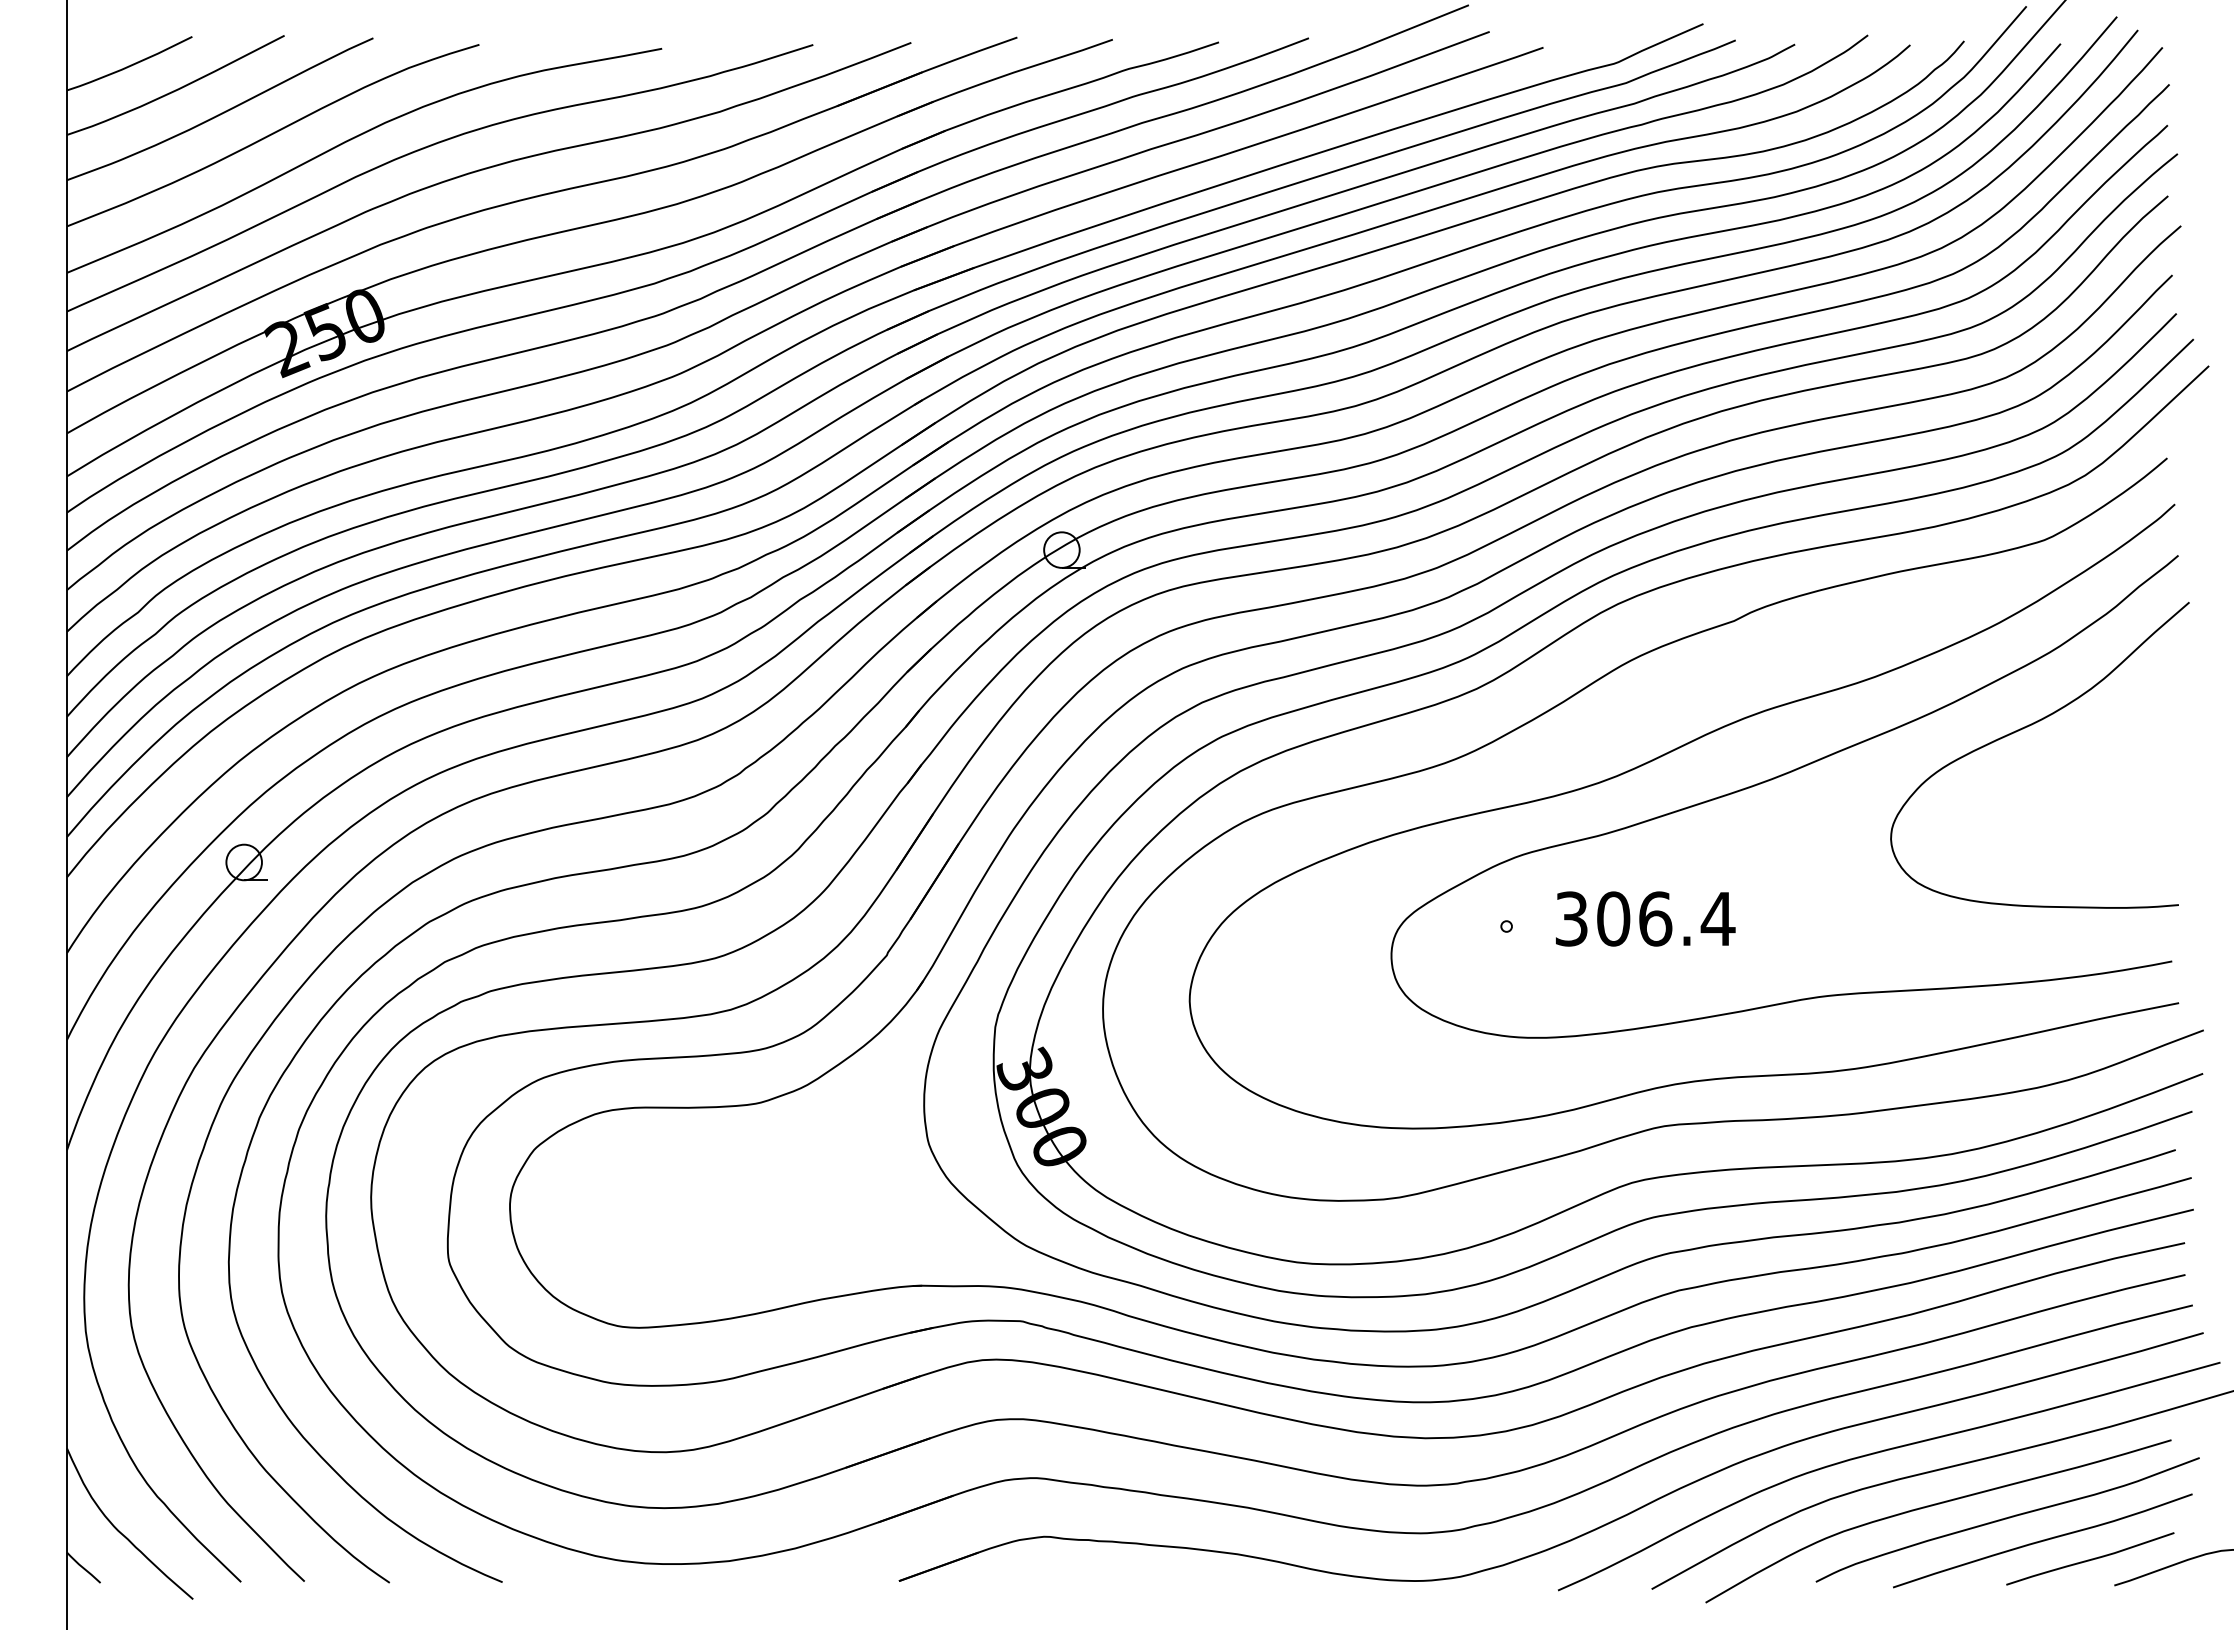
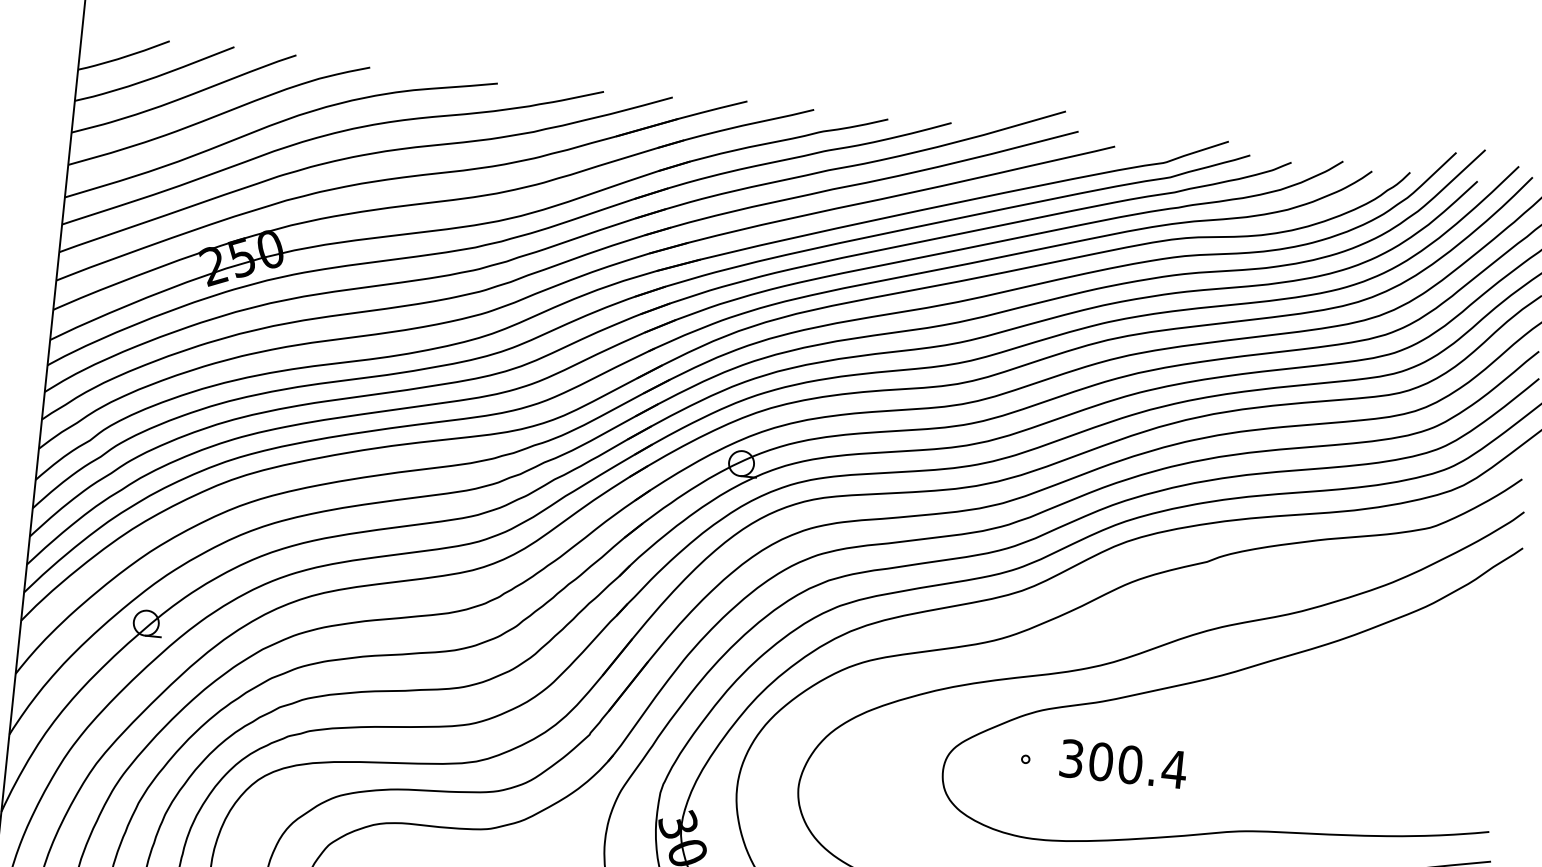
curve: (2025, 728) -> (1403, 658), removed
text: (1655, 918) -> (1130, 764), 306.4 -> 300.4

